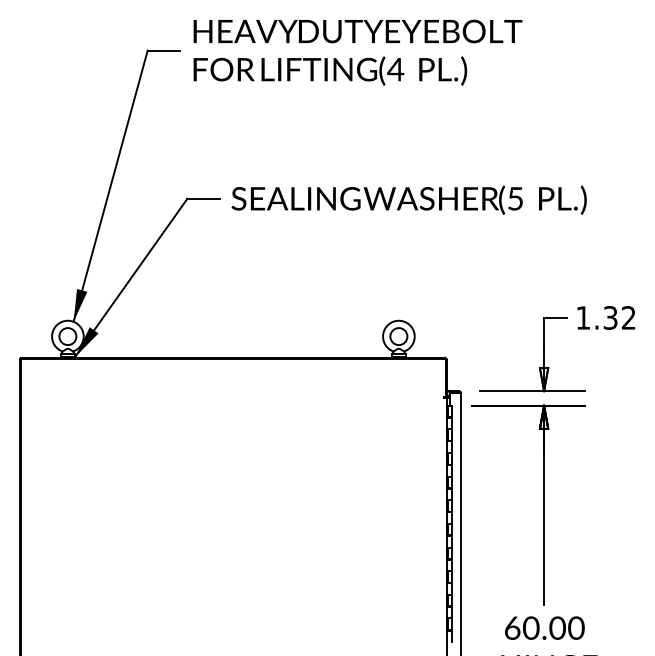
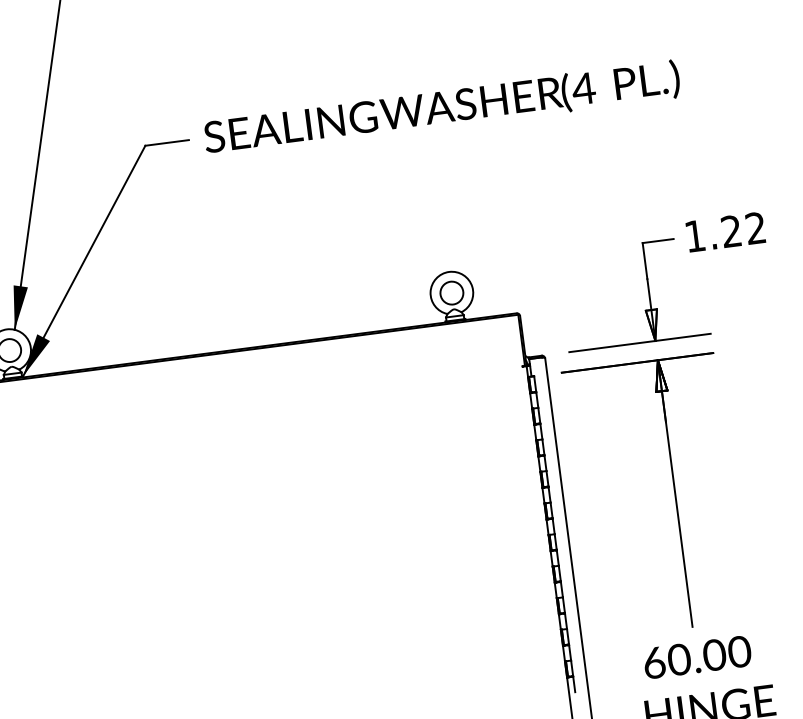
text: (514, 198) -> (582, 88), (5 -> (4
text: (610, 317) -> (731, 230), 1.32 -> 1.22

